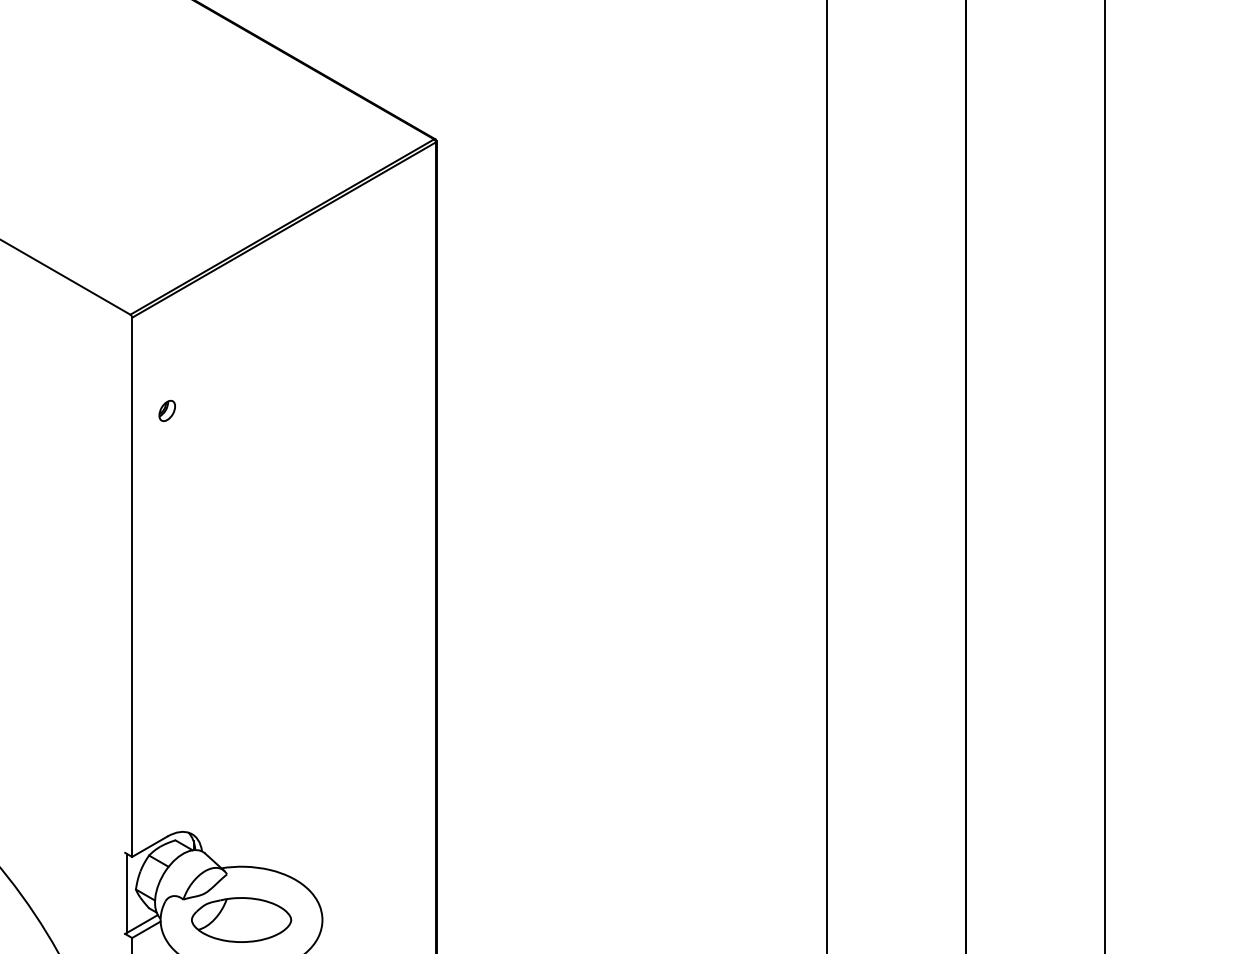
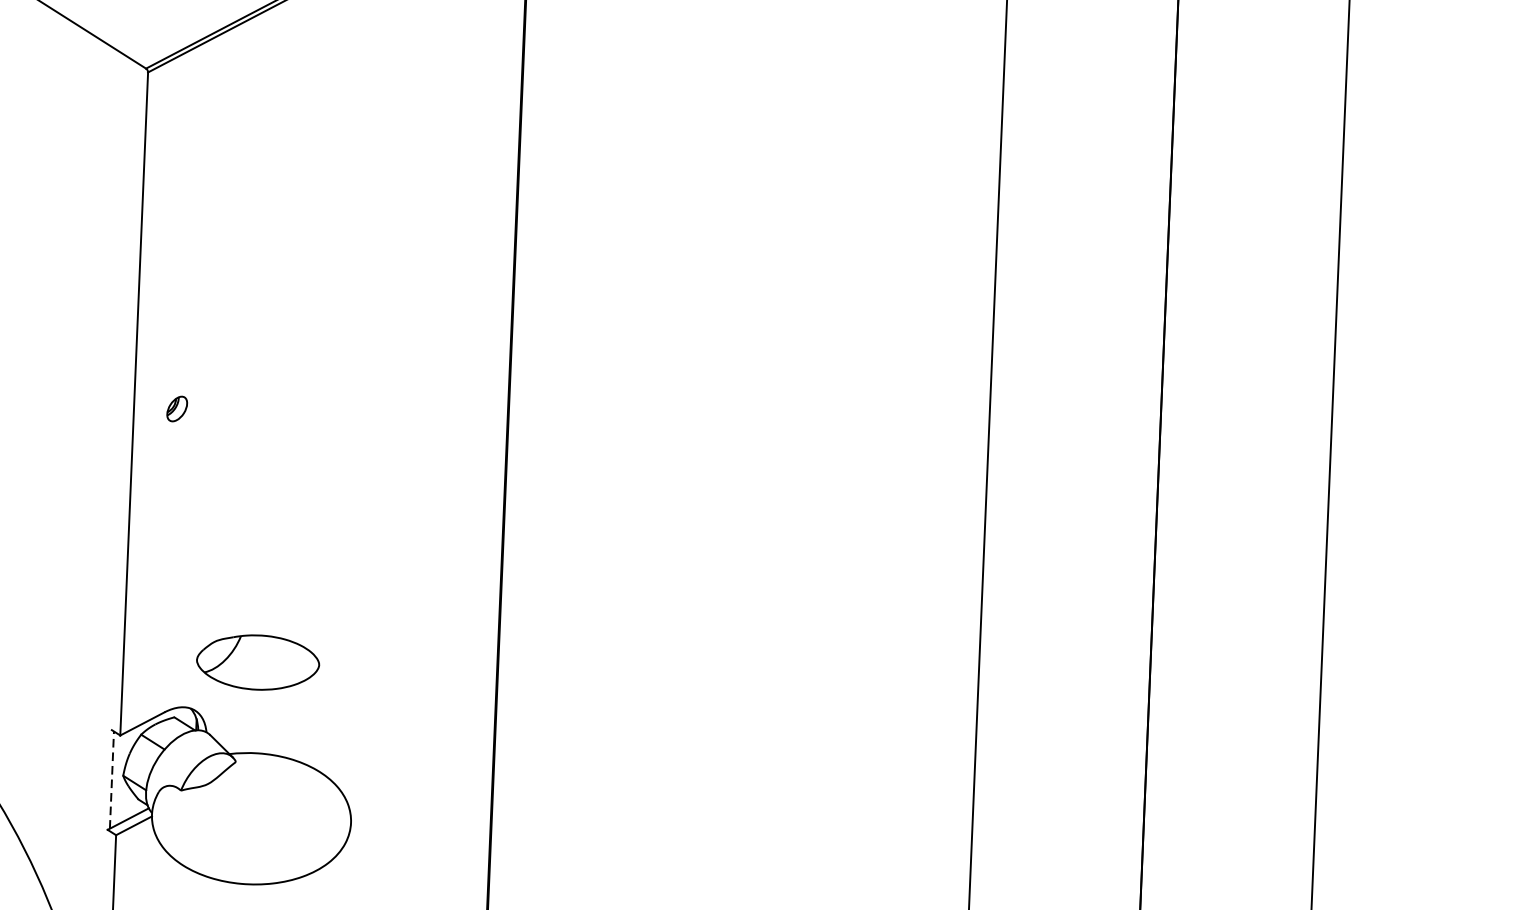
part: (166, 410) -> (176, 408), moved
line: (126, 893) -> (111, 780), solid -> dashed
part: (241, 919) -> (258, 661), moved

